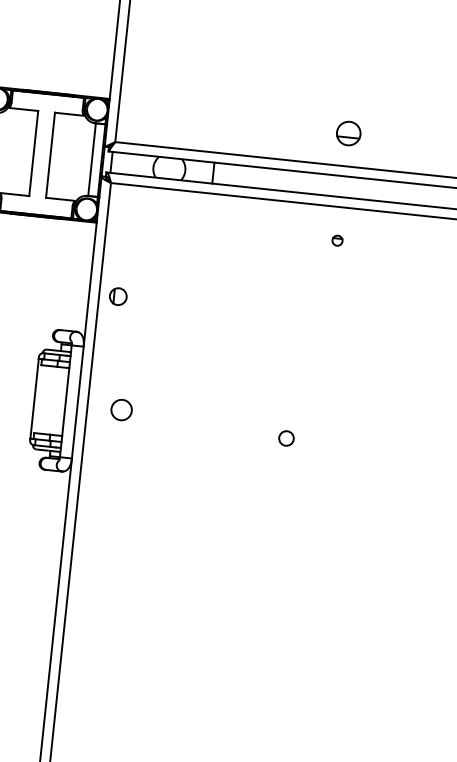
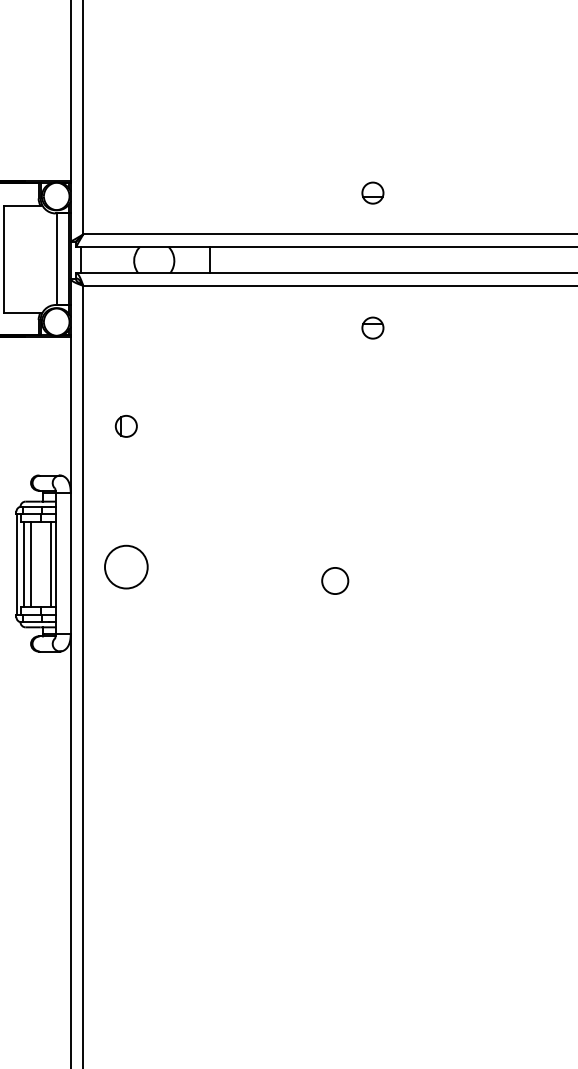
part: (348, 132) -> (372, 192), size x0.71
part: (337, 240) -> (372, 327), size x1.67
part: (117, 296) -> (125, 426), moved
line: (40, 399) -> (24, 564), added
line: (45, 399) -> (30, 564), added
line: (61, 401) -> (50, 564), added
circle: (121, 409) -> (126, 566), size x1.67
circle: (286, 438) -> (335, 580), size x1.43

